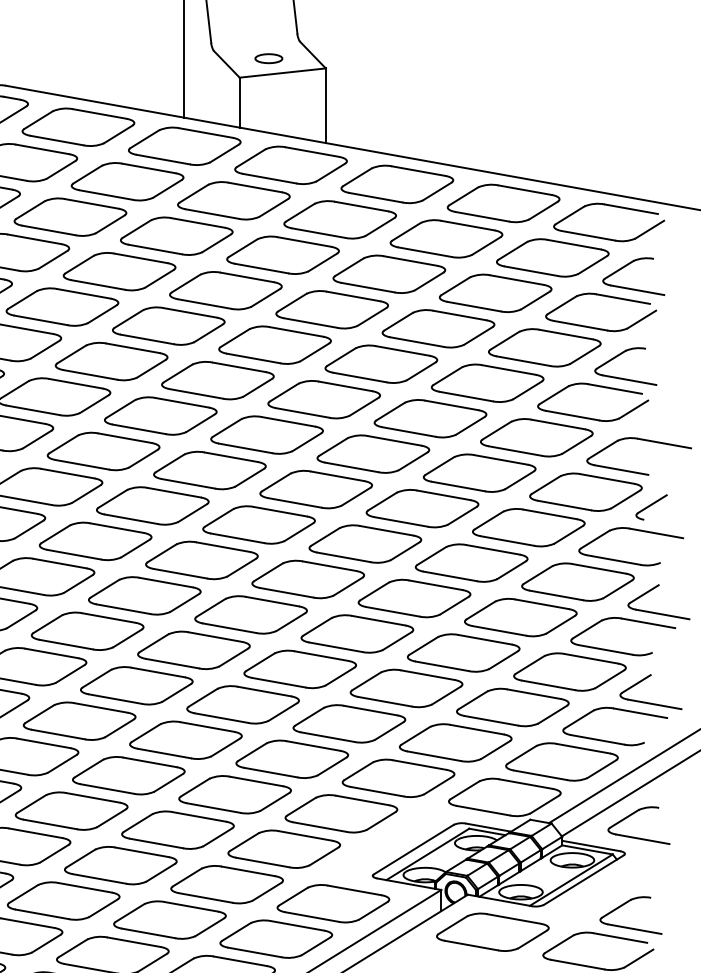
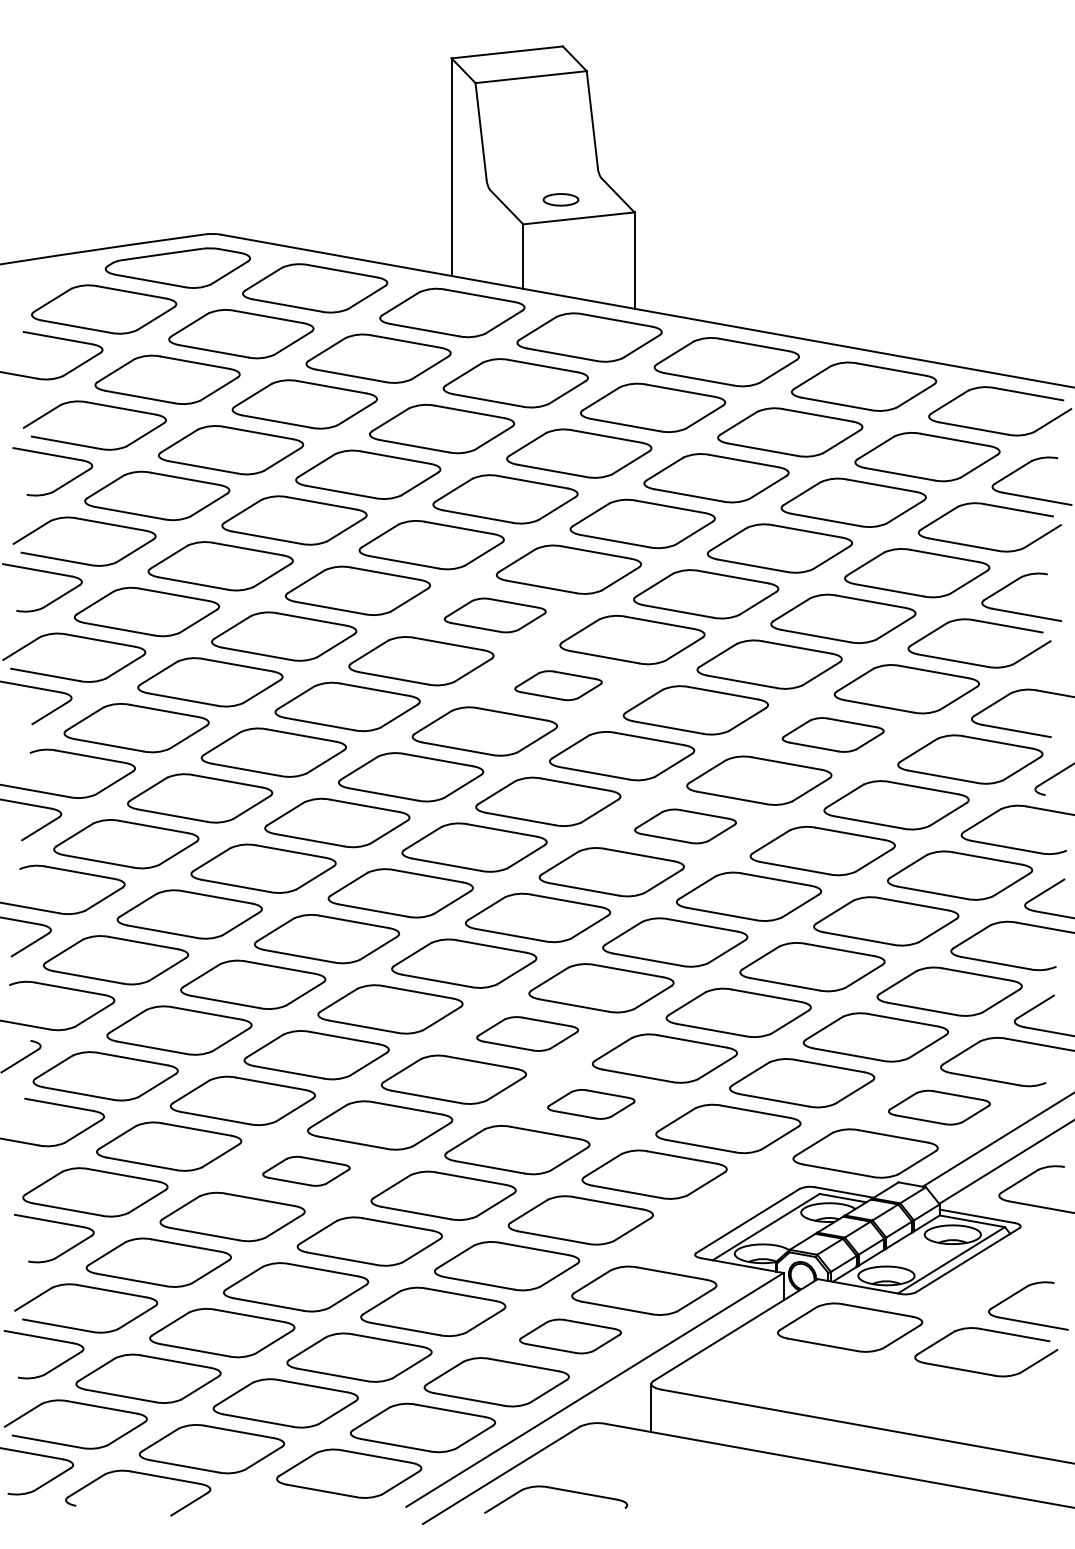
part: (218, 380) -> (495, 615), size x0.7
part: (266, 434) -> (558, 685), size x0.6
part: (479, 472) -> (833, 734), size x0.7
part: (365, 544) -> (685, 826), size x0.7
part: (242, 704) -> (527, 1033), size x0.7
part: (292, 759) -> (591, 1104), size x0.6
part: (562, 761) -> (939, 1107), size x0.7
part: (71, 811) -> (306, 1171), size x0.6
part: (276, 939) -> (570, 1336), size x0.7

